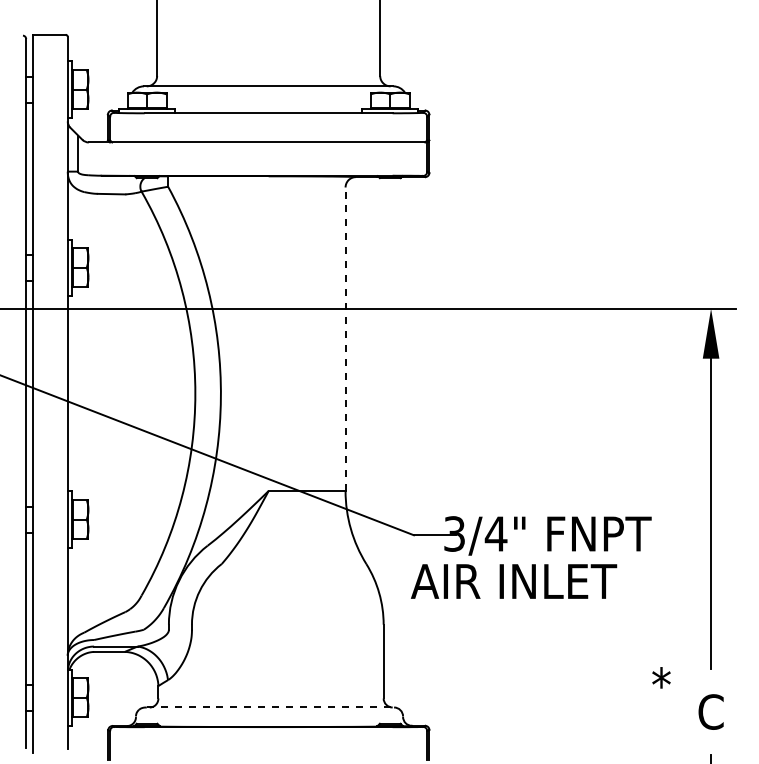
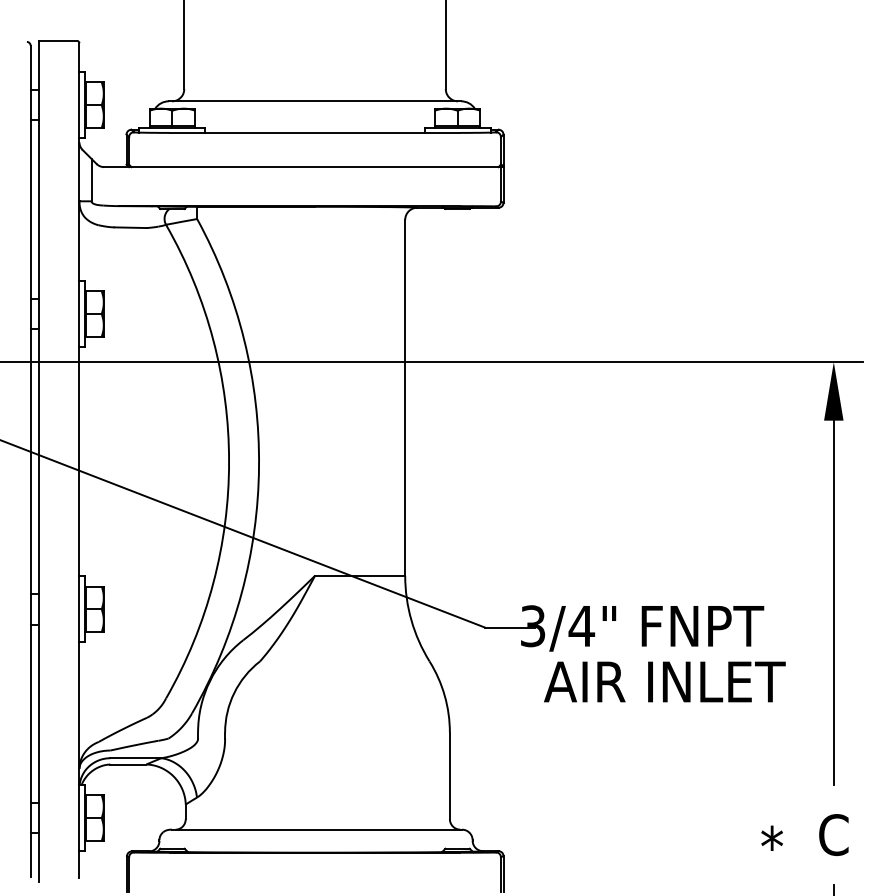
line: (345, 339) -> (405, 398), dashed -> solid
text: (514, 581) -> (665, 681), moved
text: (661, 677) -> (772, 837), moved
line: (270, 707) -> (317, 829), dashed -> solid

